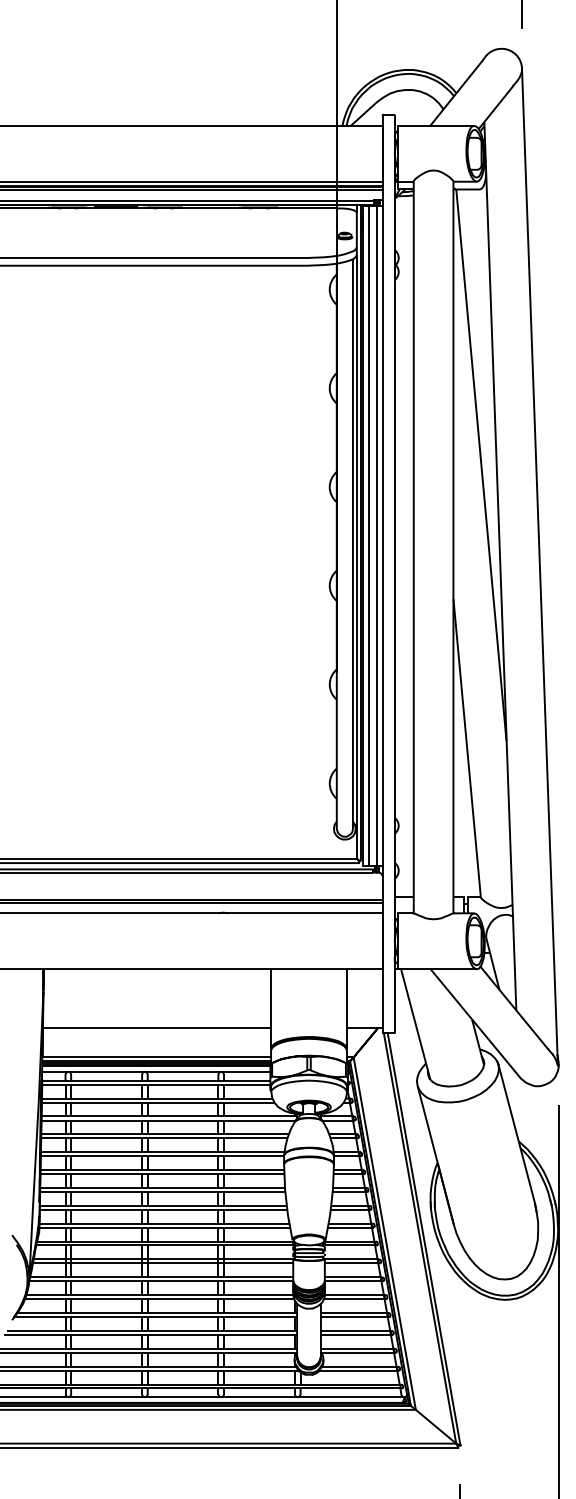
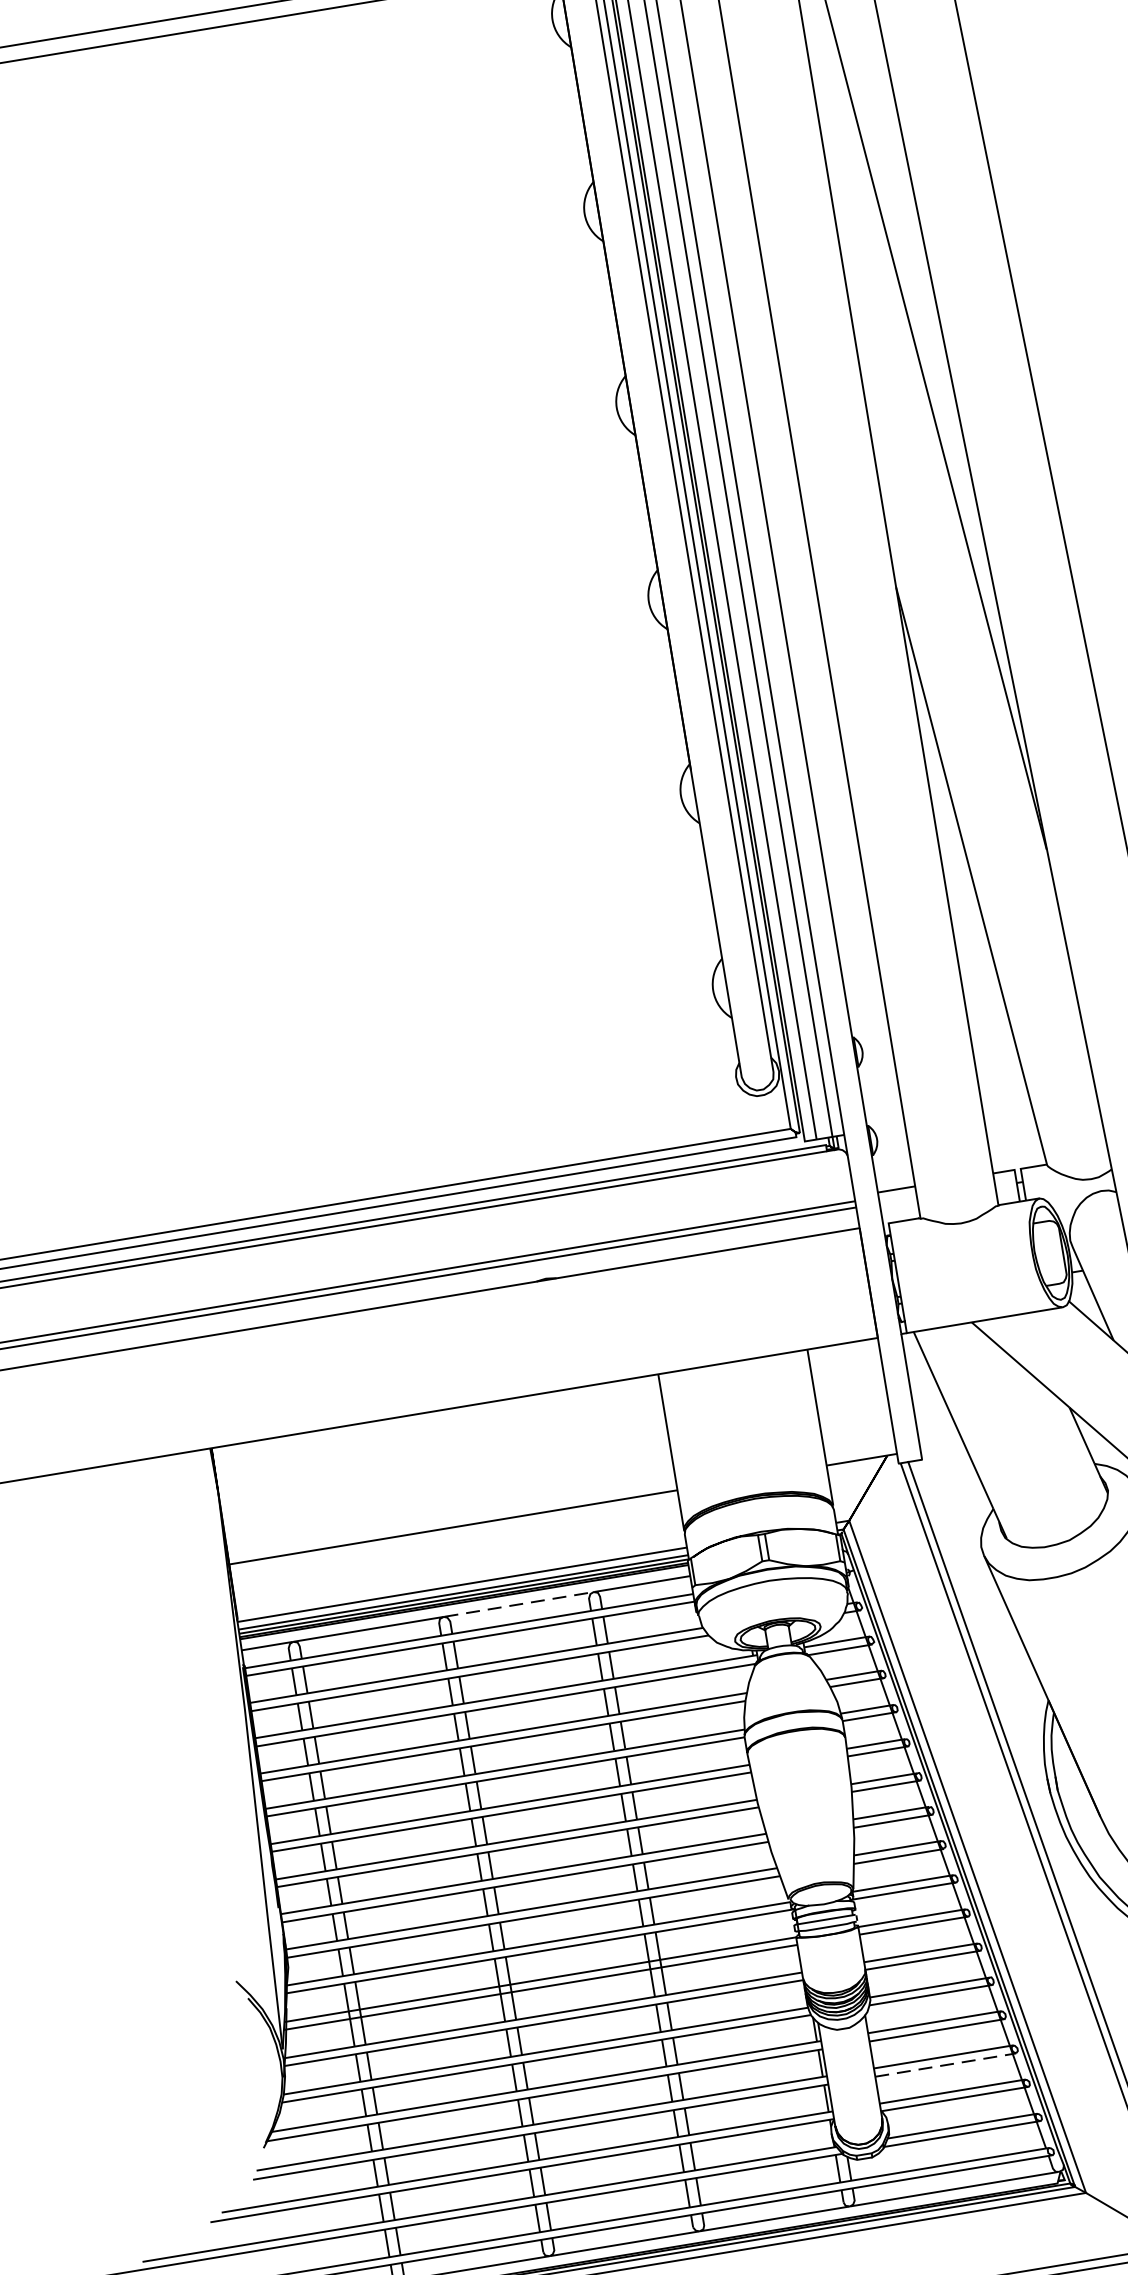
line: (183, 1071) -> (519, 1603), solid -> dashed
line: (356, 1335) -> (945, 2066), solid -> dashed

